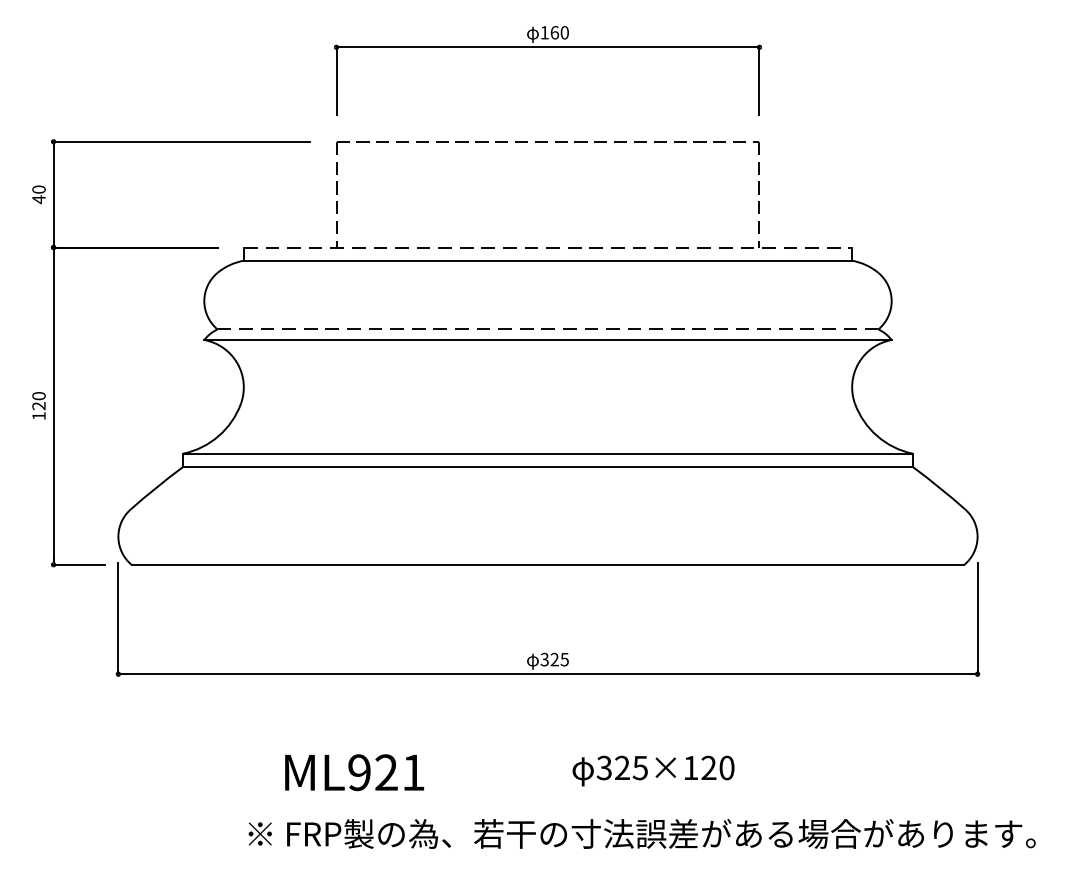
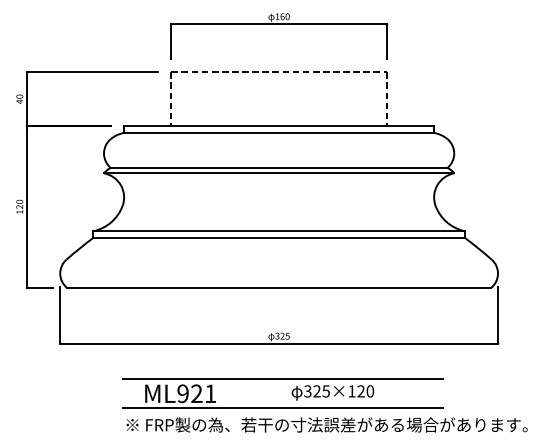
line: (548, 248) -> (279, 126), dashed -> solid
line: (548, 328) -> (279, 167), dashed -> solid
line: (554, 744) -> (282, 379), added
line: (554, 799) -> (282, 407), added

